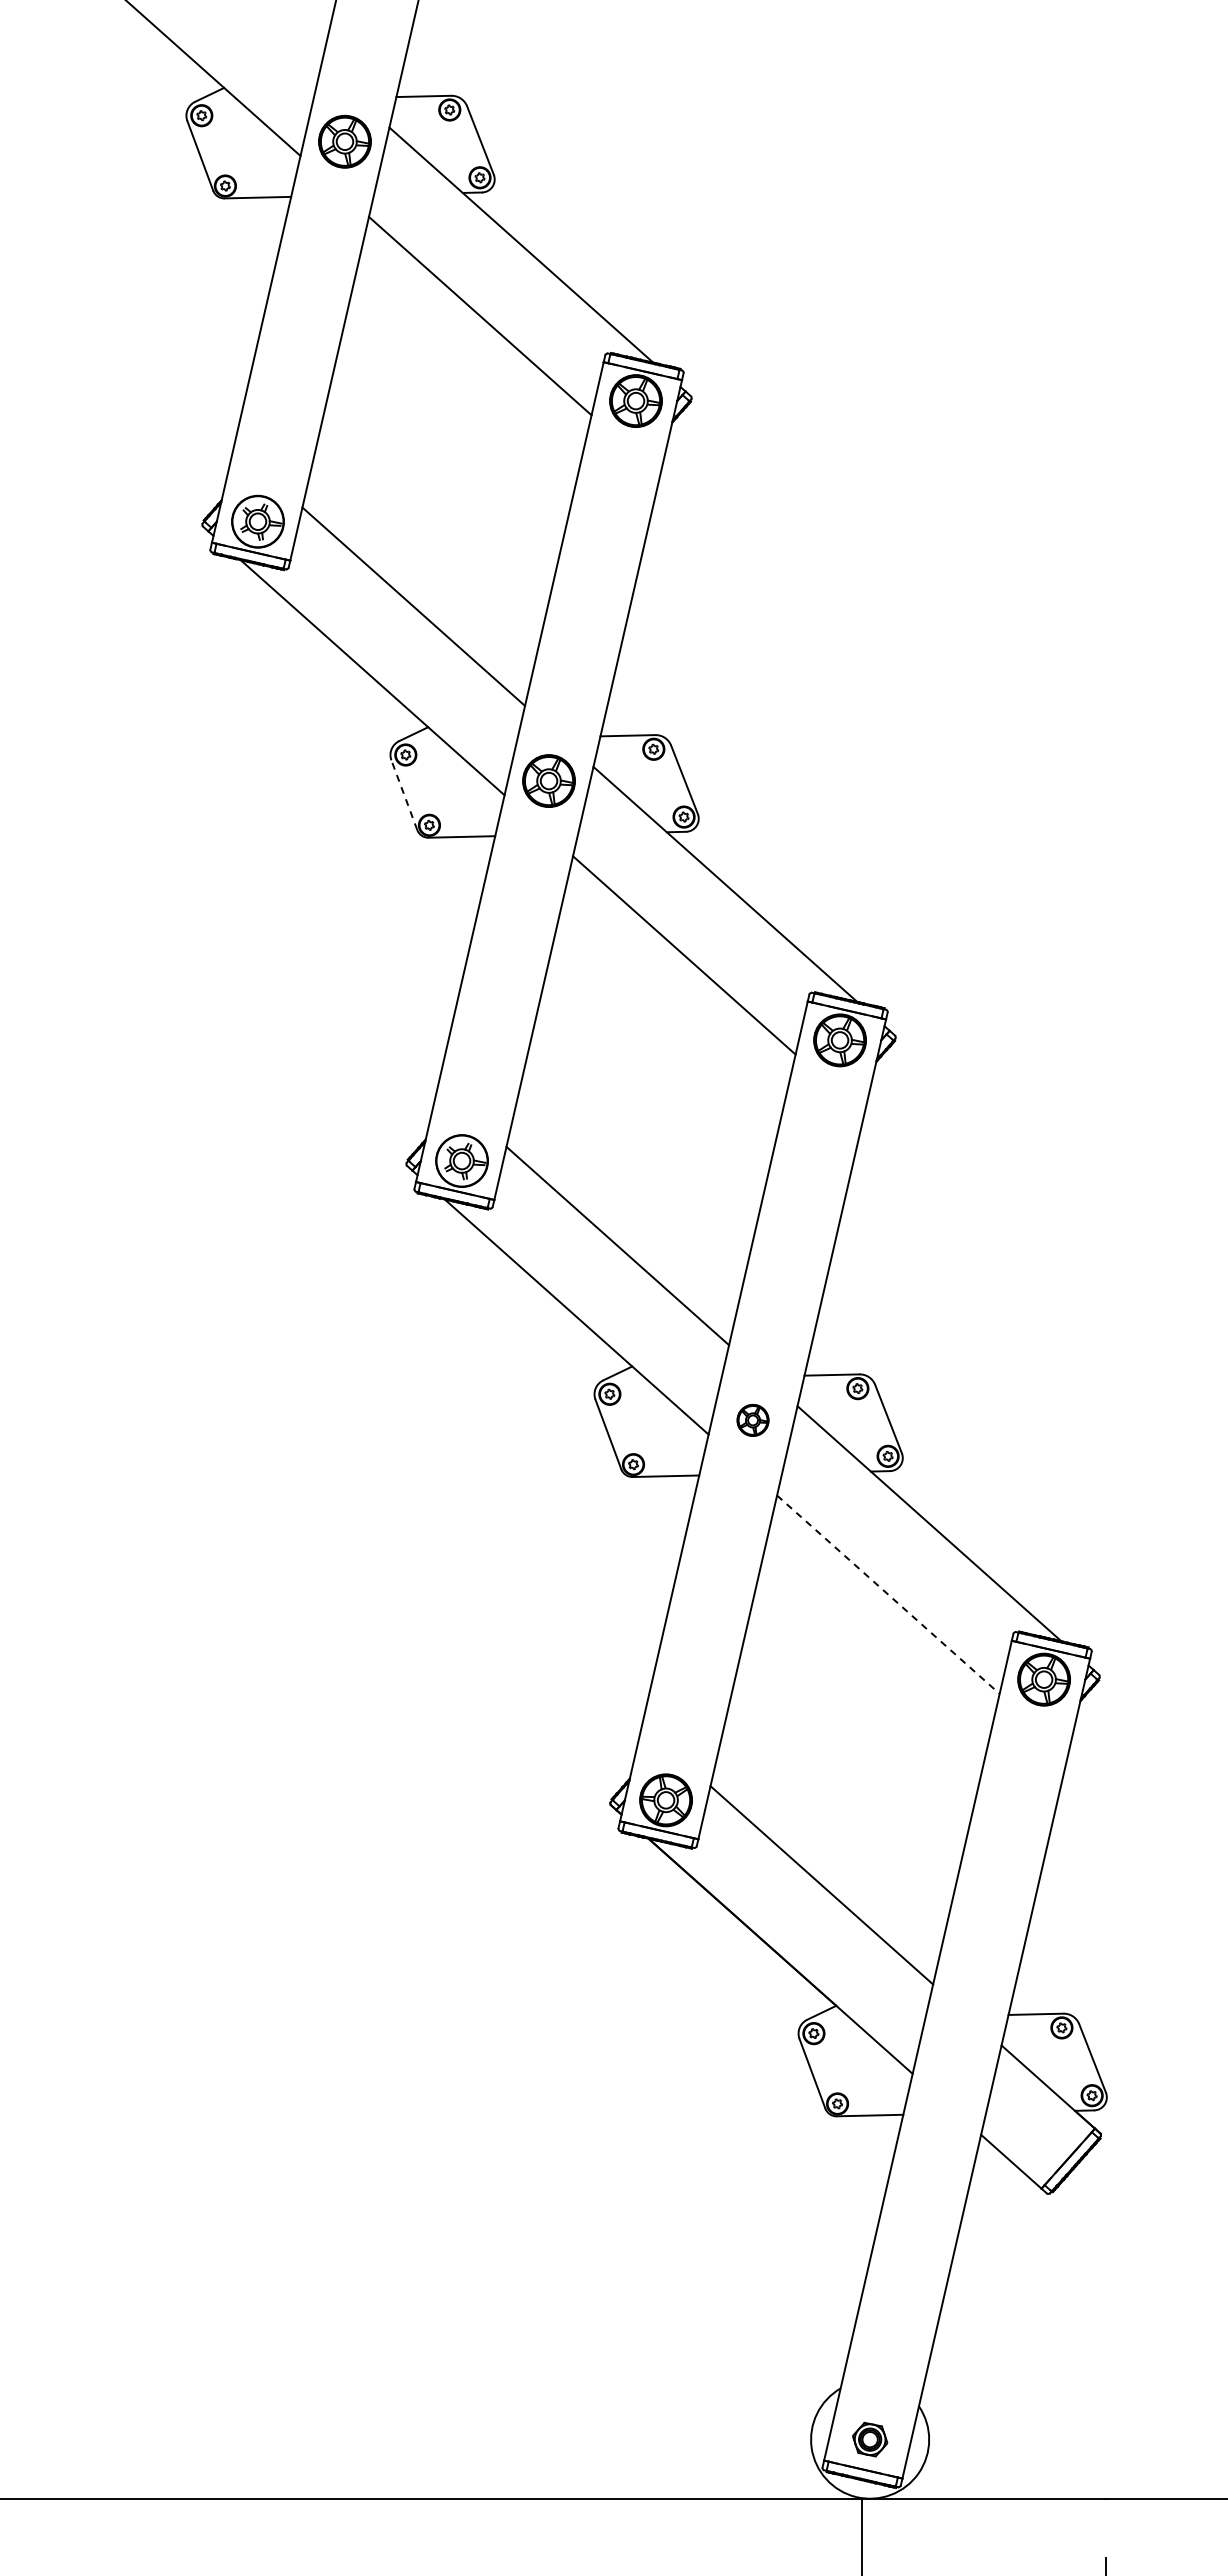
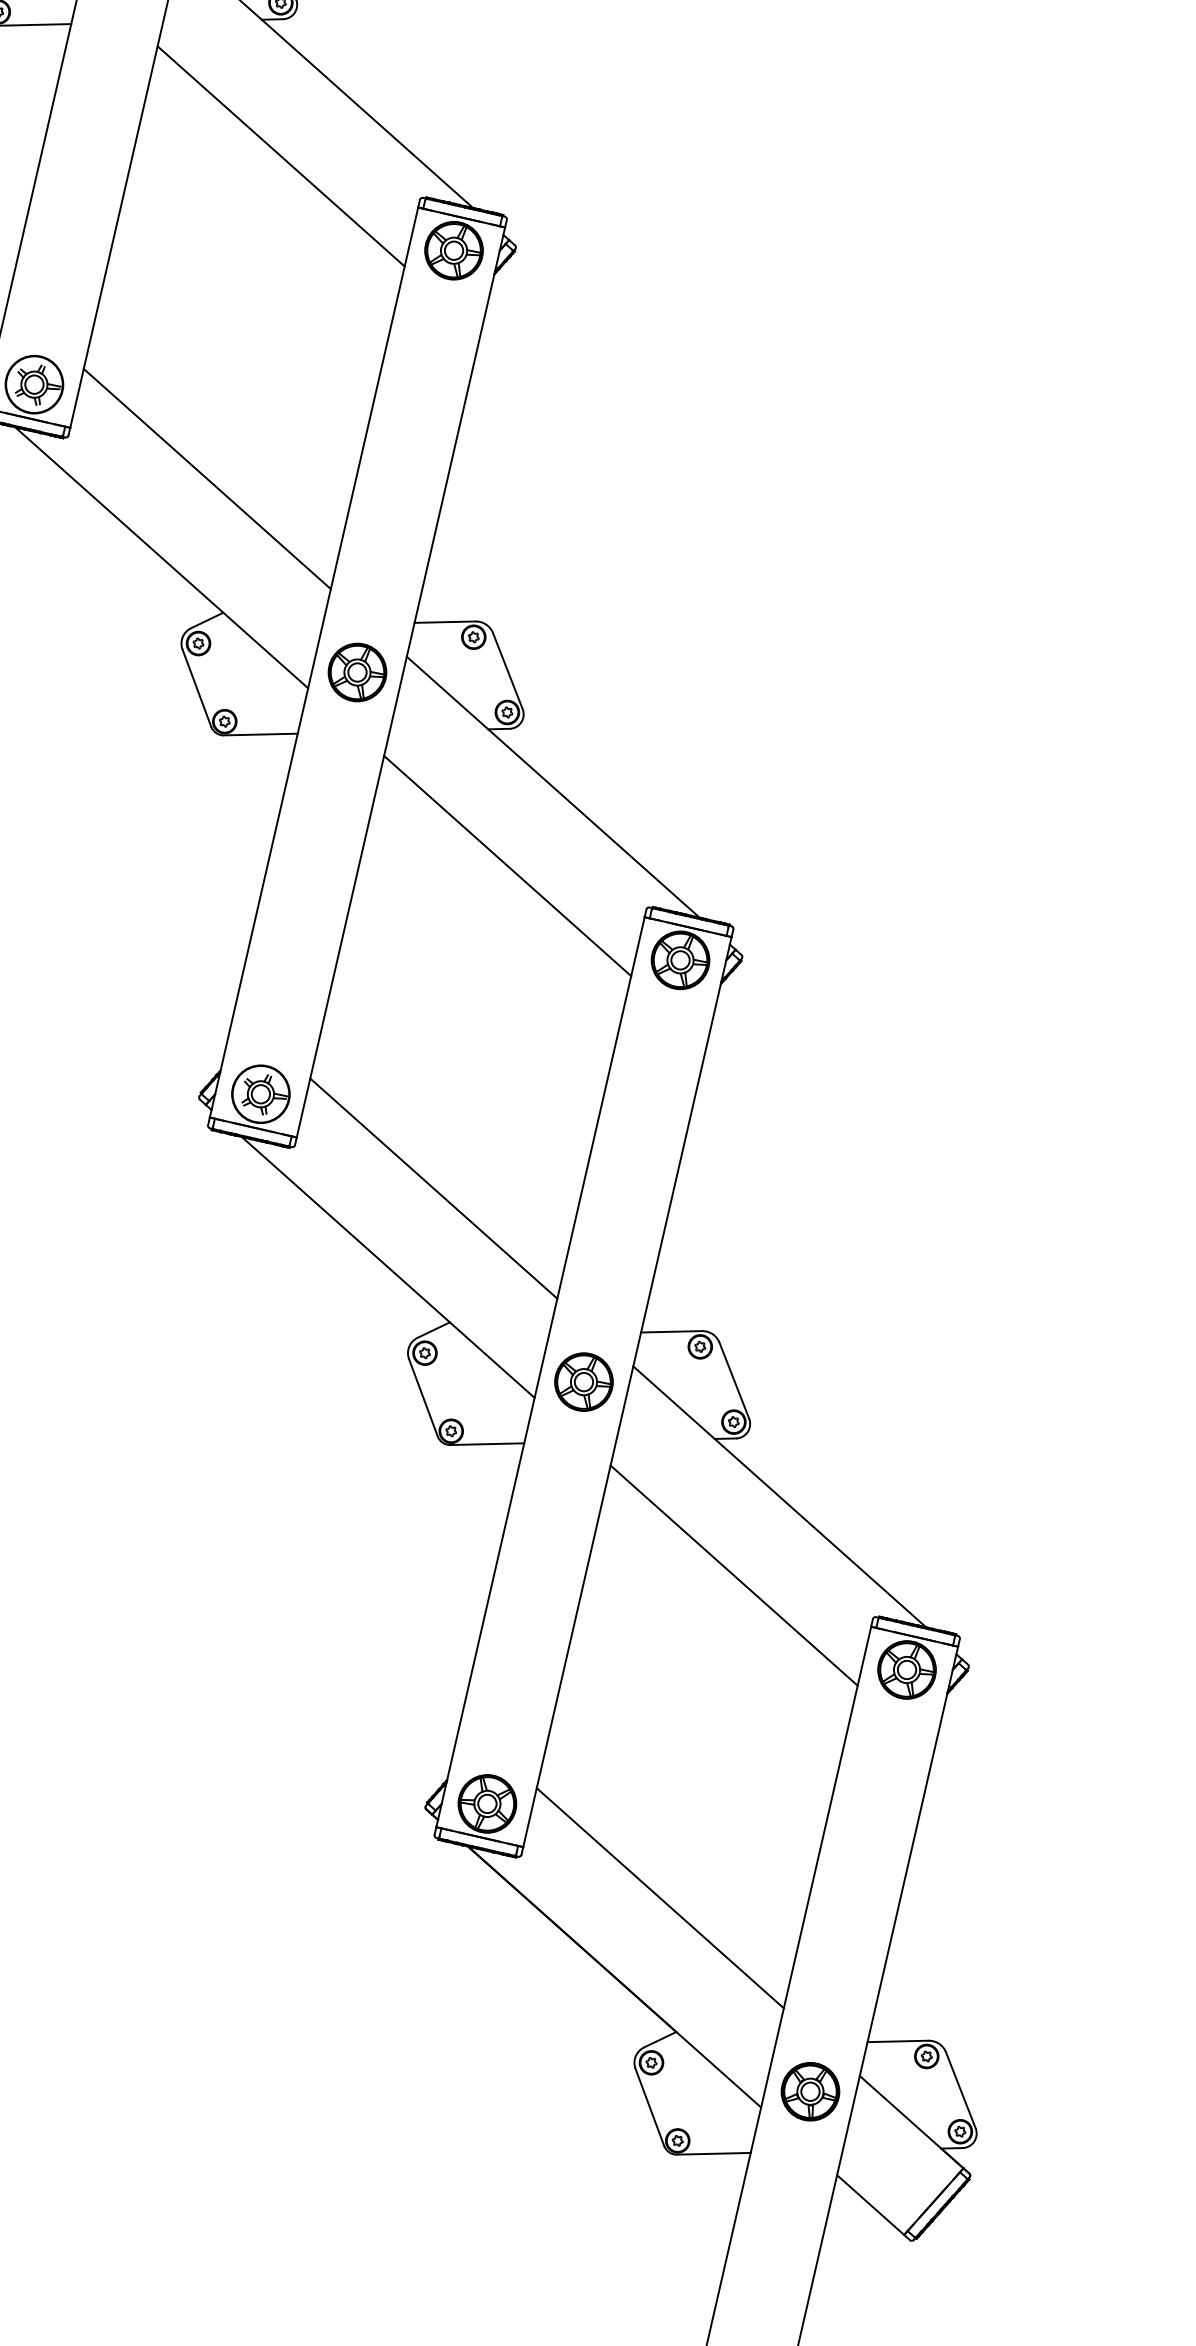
line: (404, 794) -> (197, 687), dashed -> solid
part: (752, 1420) -> (583, 1382), size x1.67
line: (888, 1595) -> (734, 1576), dashed -> solid
part: (956, 2059) -> (809, 2091), added

